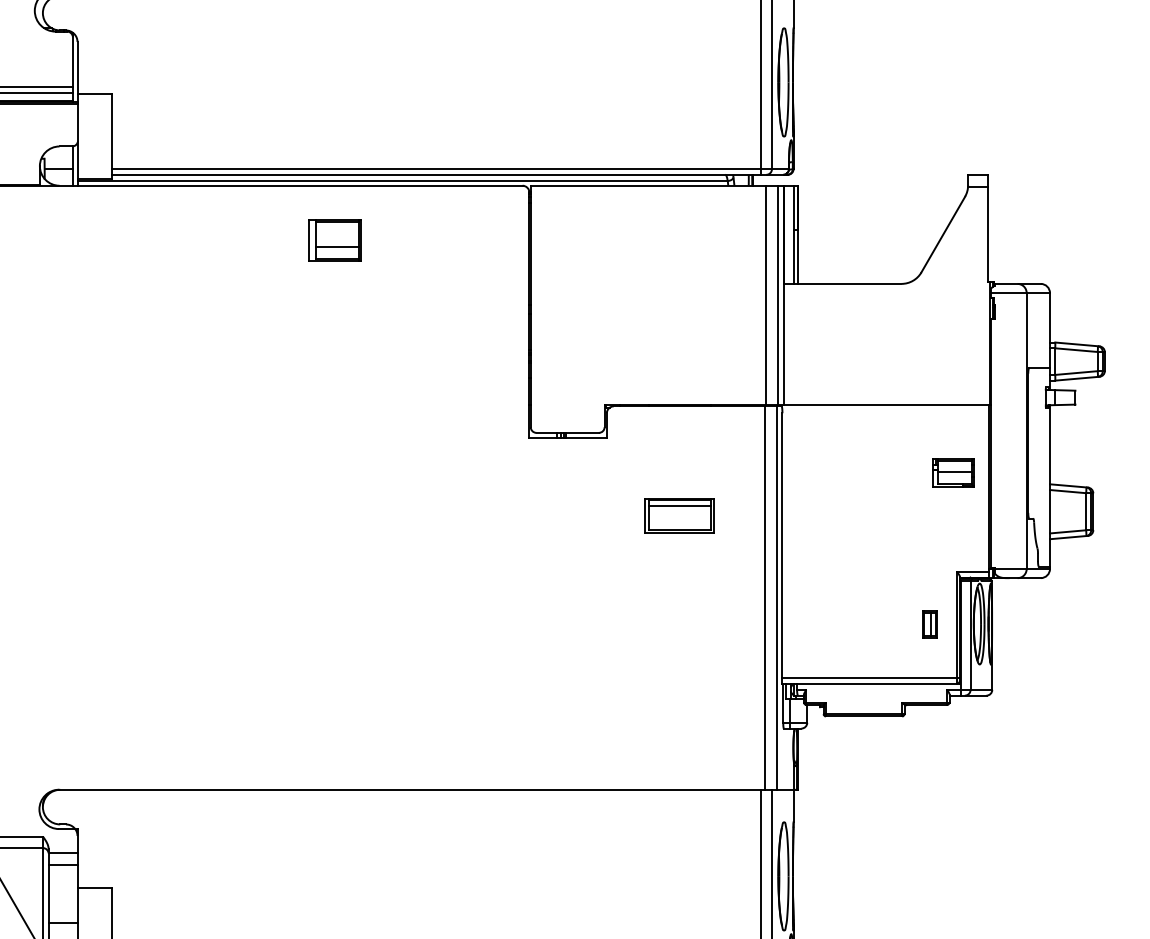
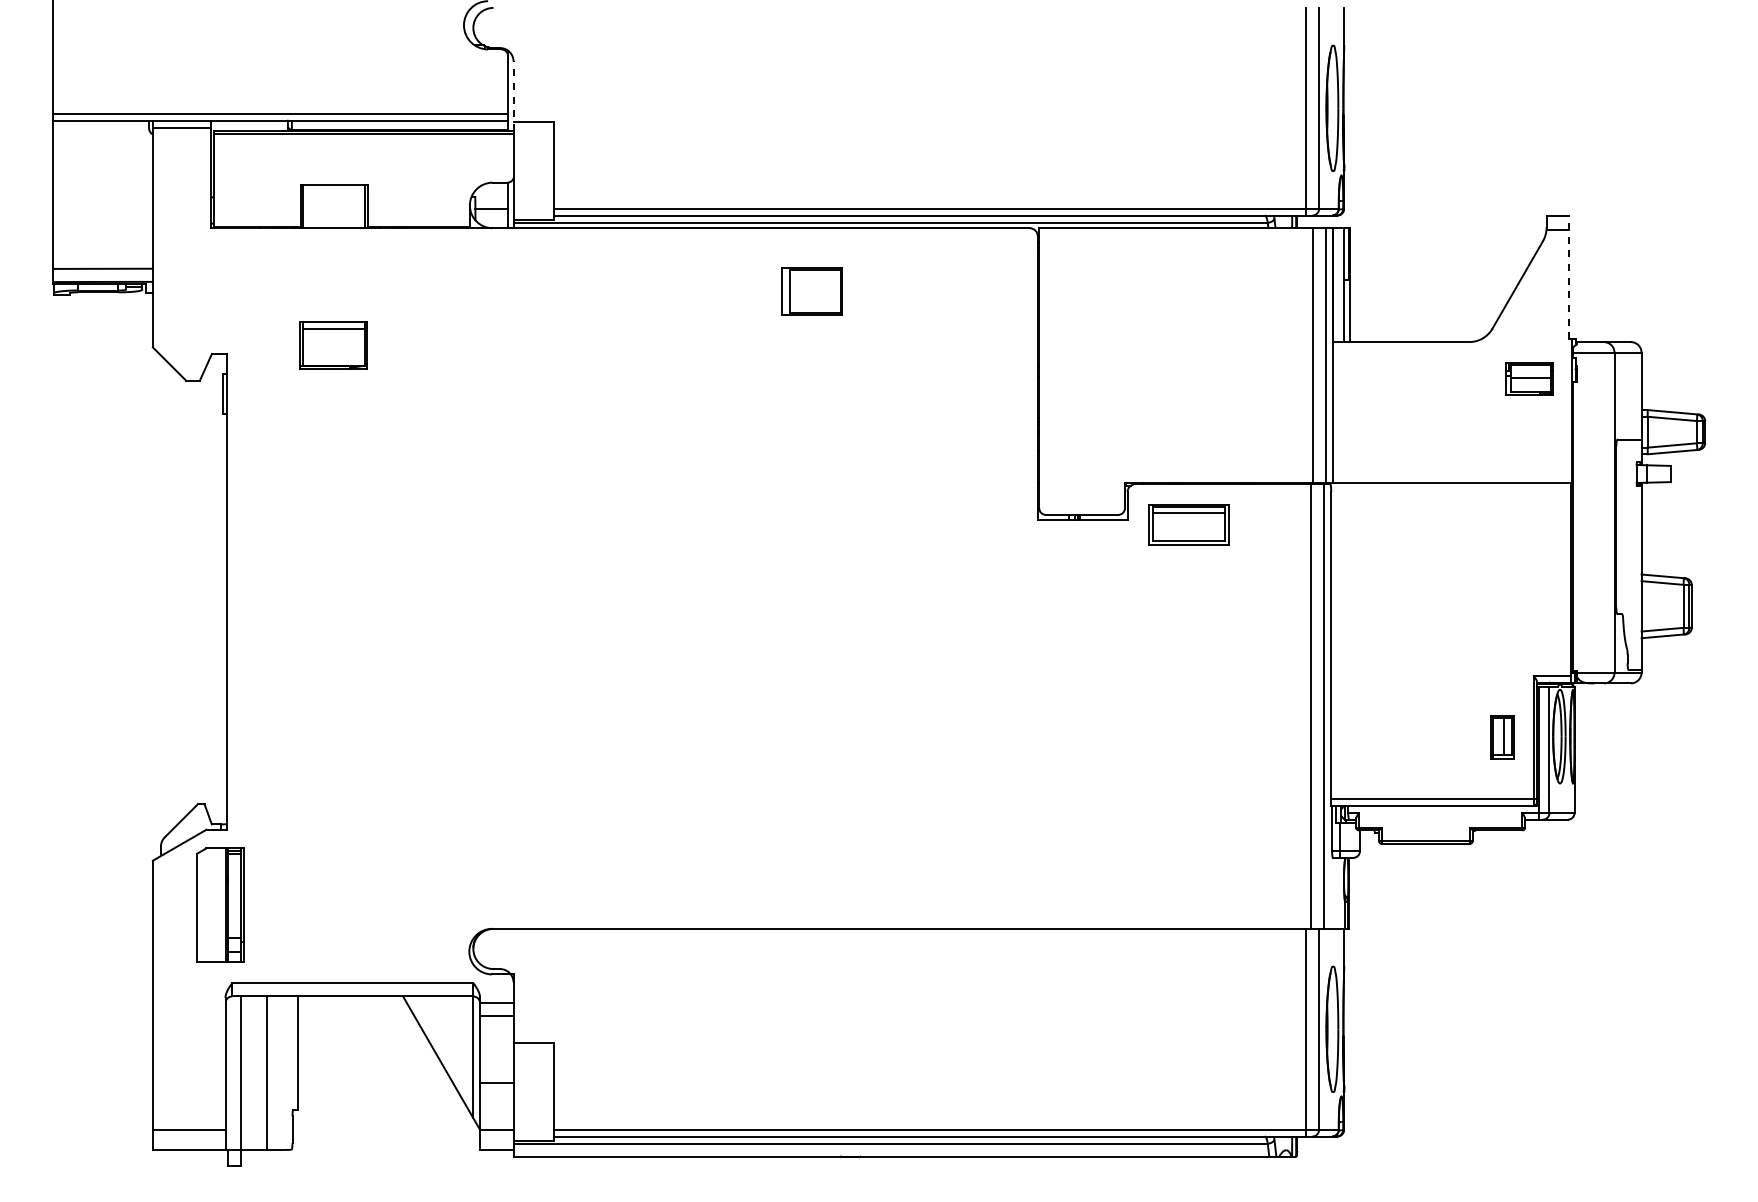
line: (77, 72) -> (513, 96), solid -> dashed
line: (987, 228) -> (1569, 277), solid -> dashed
line: (336, 247) -> (814, 299), removed
part: (953, 472) -> (1529, 378), moved
part: (679, 515) -> (1188, 524), moved
part: (929, 624) -> (1501, 737), size x1.4

